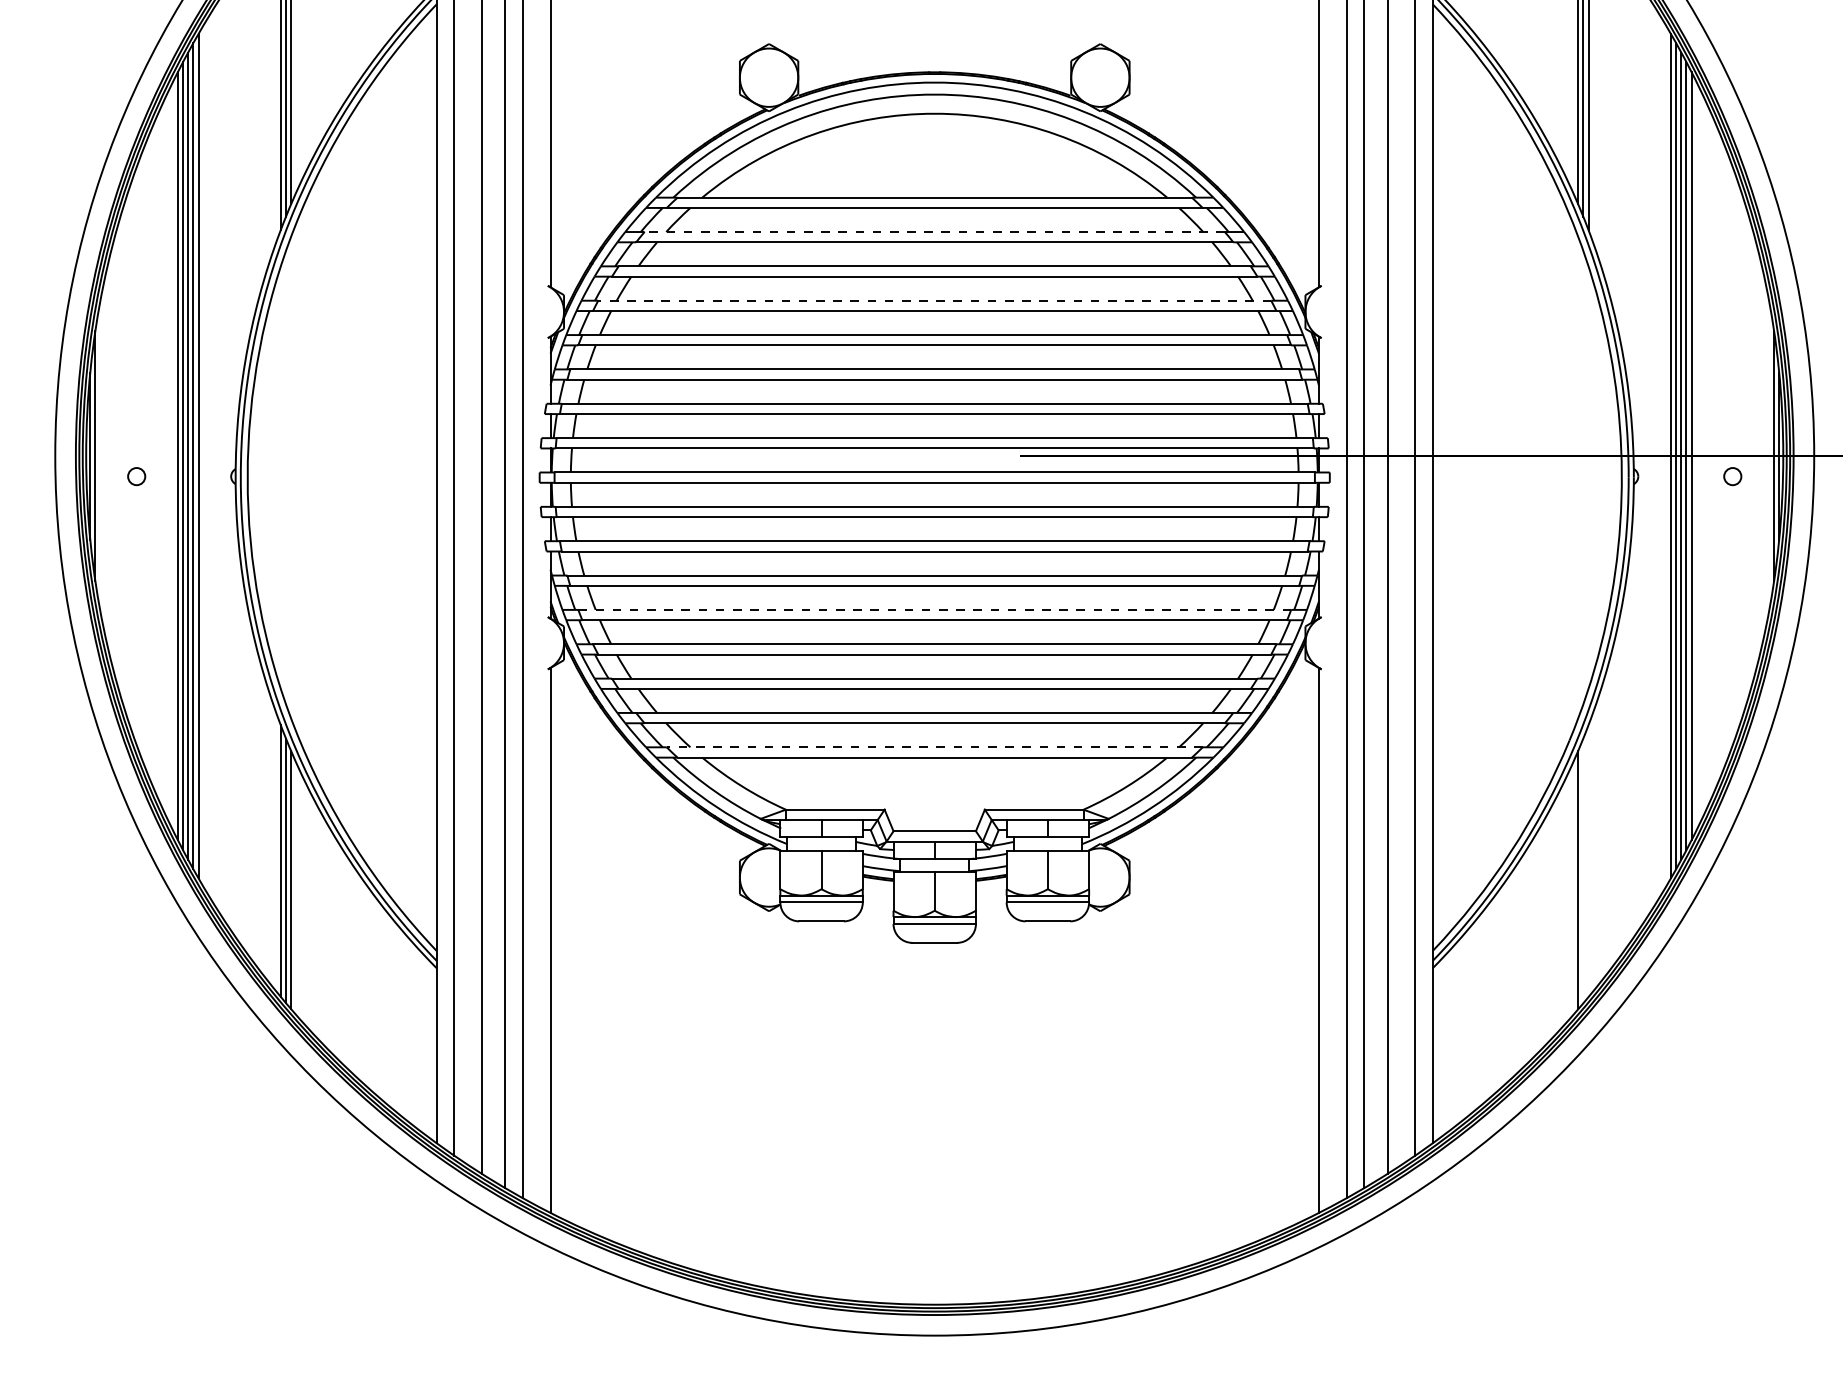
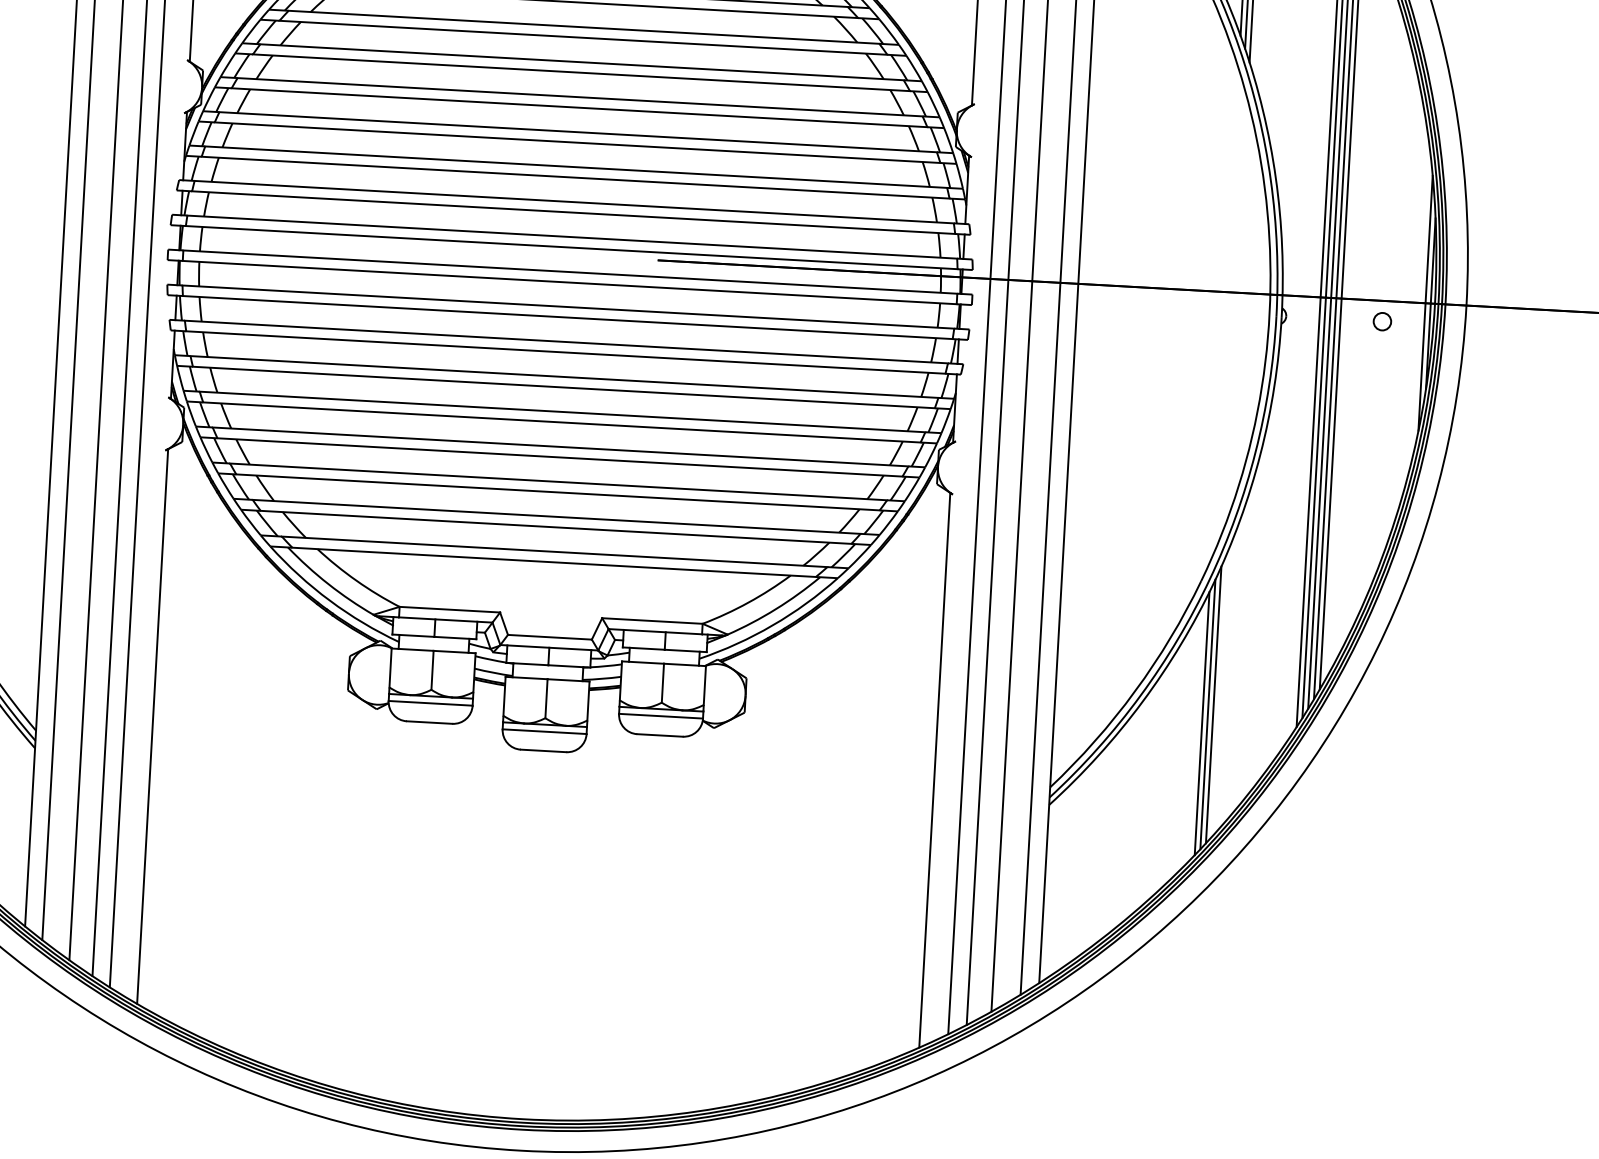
line: (934, 232) -> (583, 27), dashed -> solid
line: (934, 300) -> (579, 97), dashed -> solid
line: (934, 609) -> (562, 411), dashed -> solid
line: (934, 747) -> (554, 552), dashed -> solid
line: (1588, 861) -> (1213, 705), added
line: (1583, 870) -> (1208, 714), added

